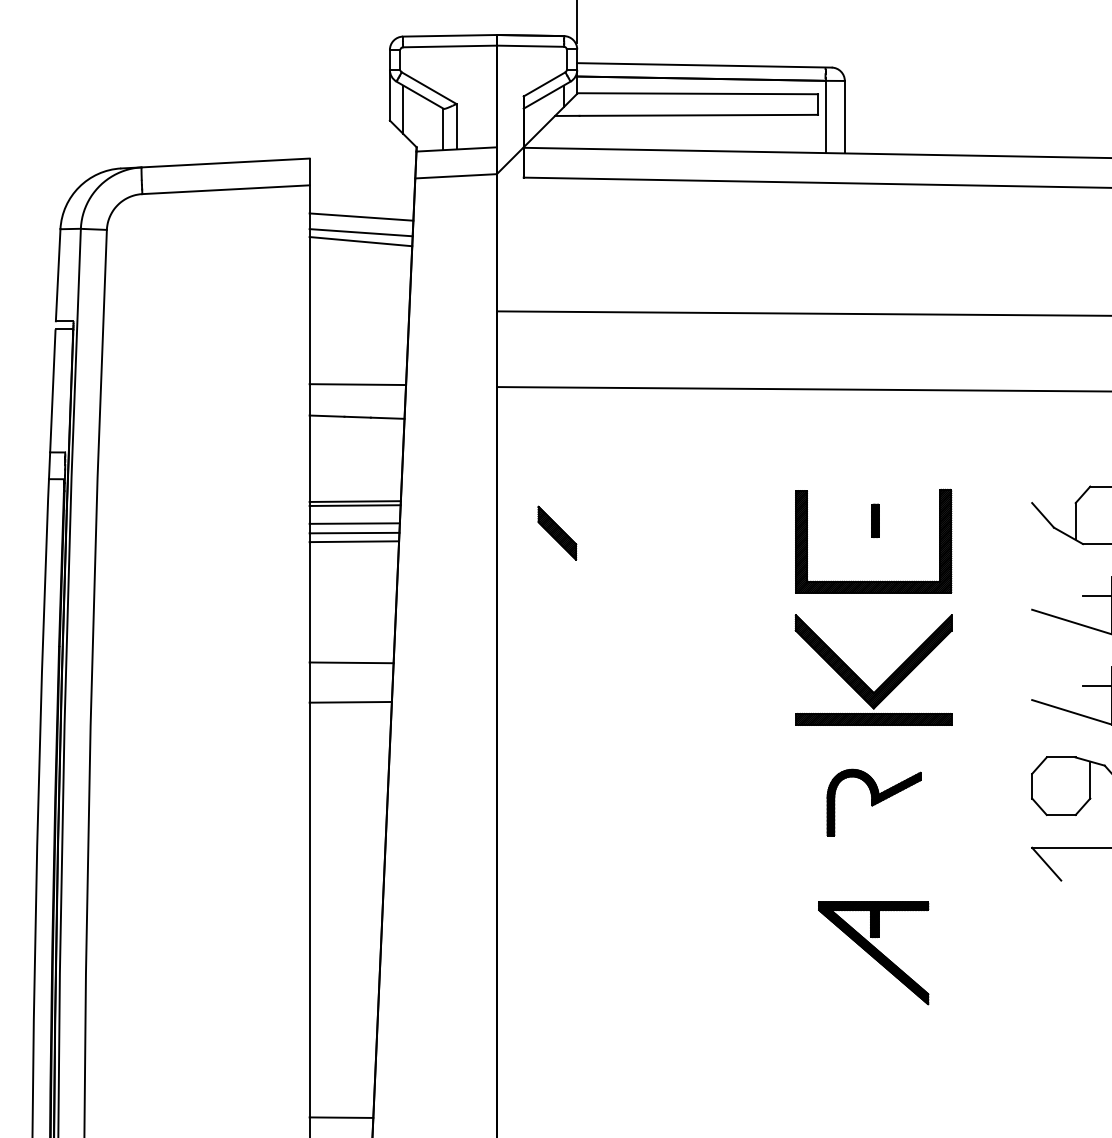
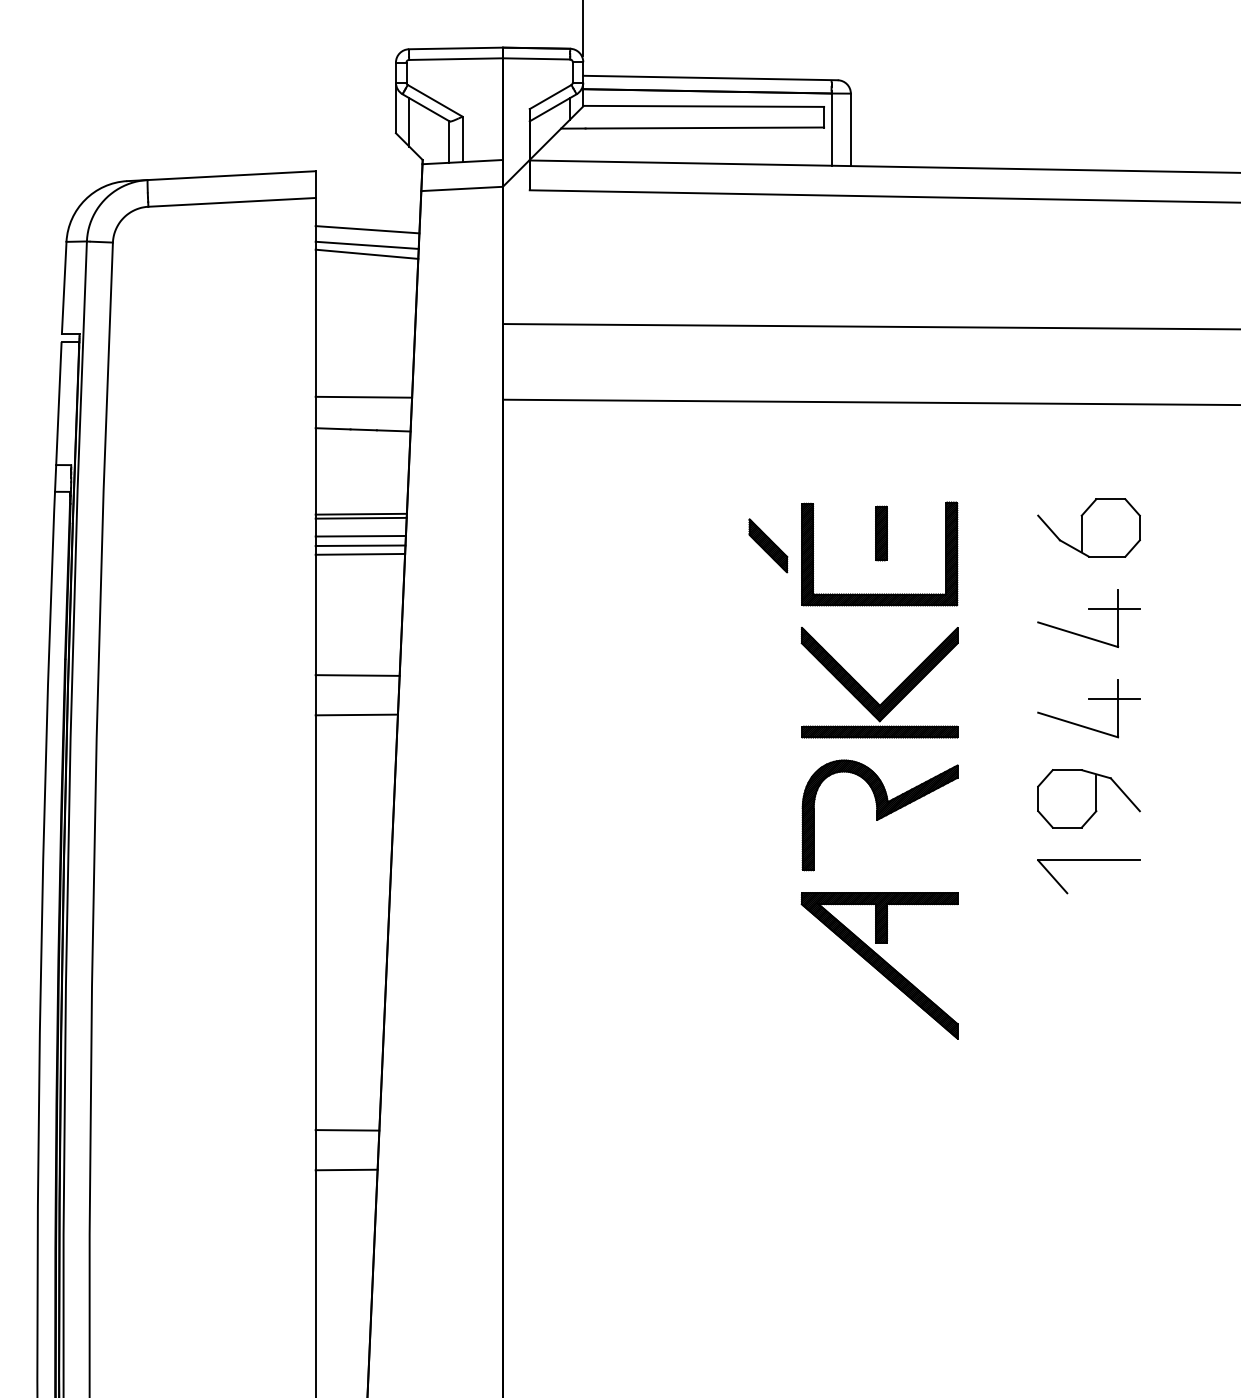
part: (875, 520) -> (881, 533), size x1.67
part: (557, 532) -> (768, 545), moved
part: (873, 802) -> (879, 815), size x1.67
part: (873, 952) -> (879, 965), size x1.43

